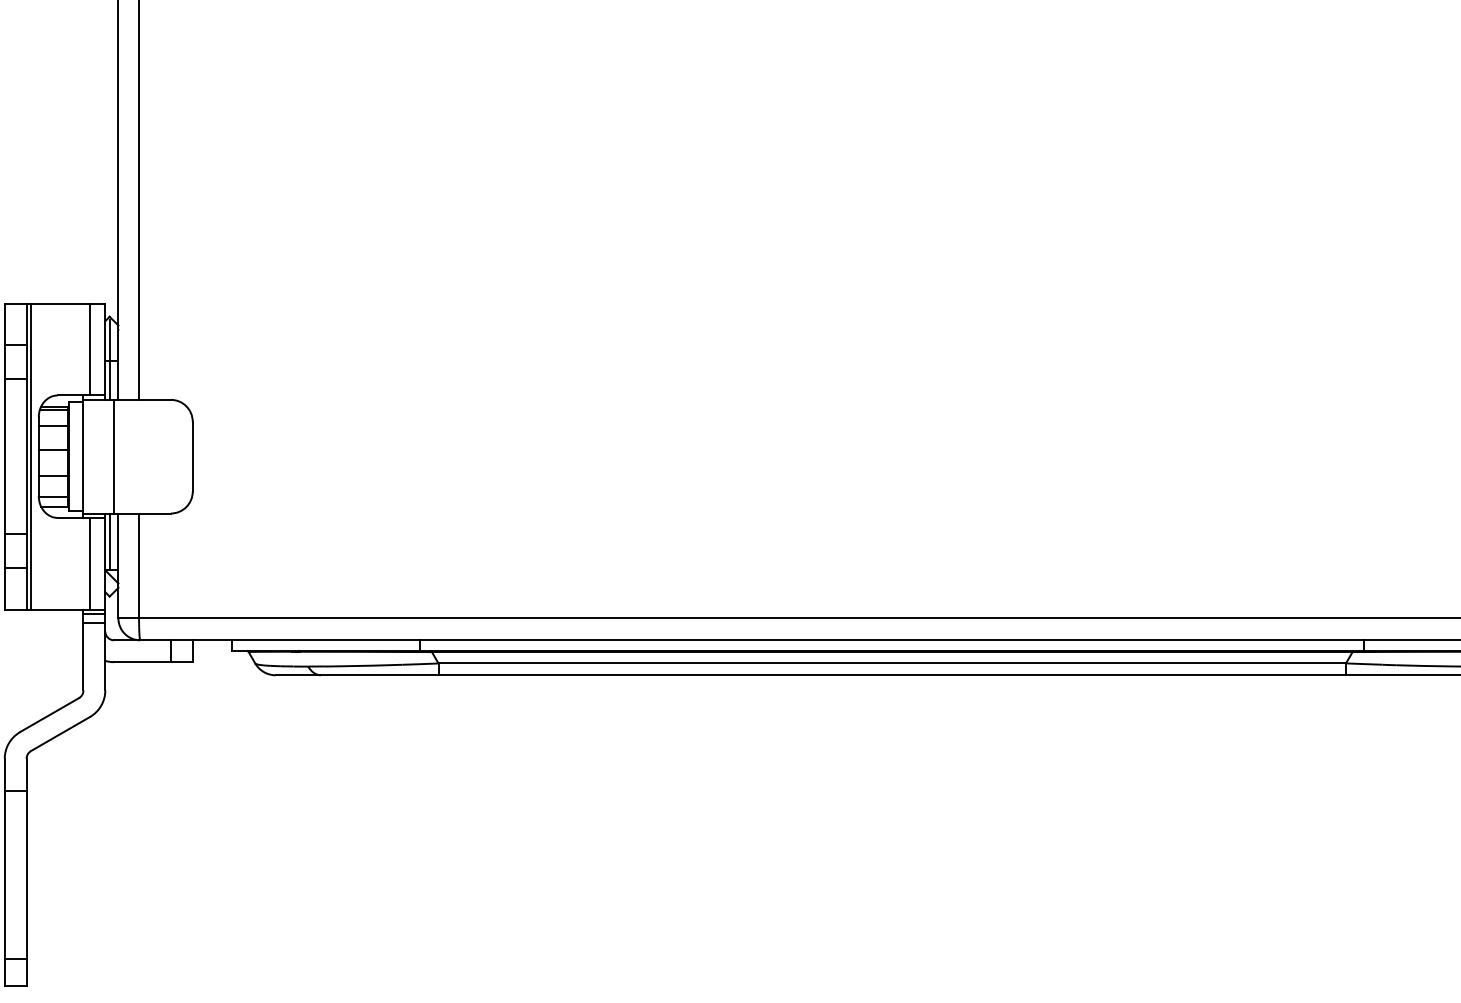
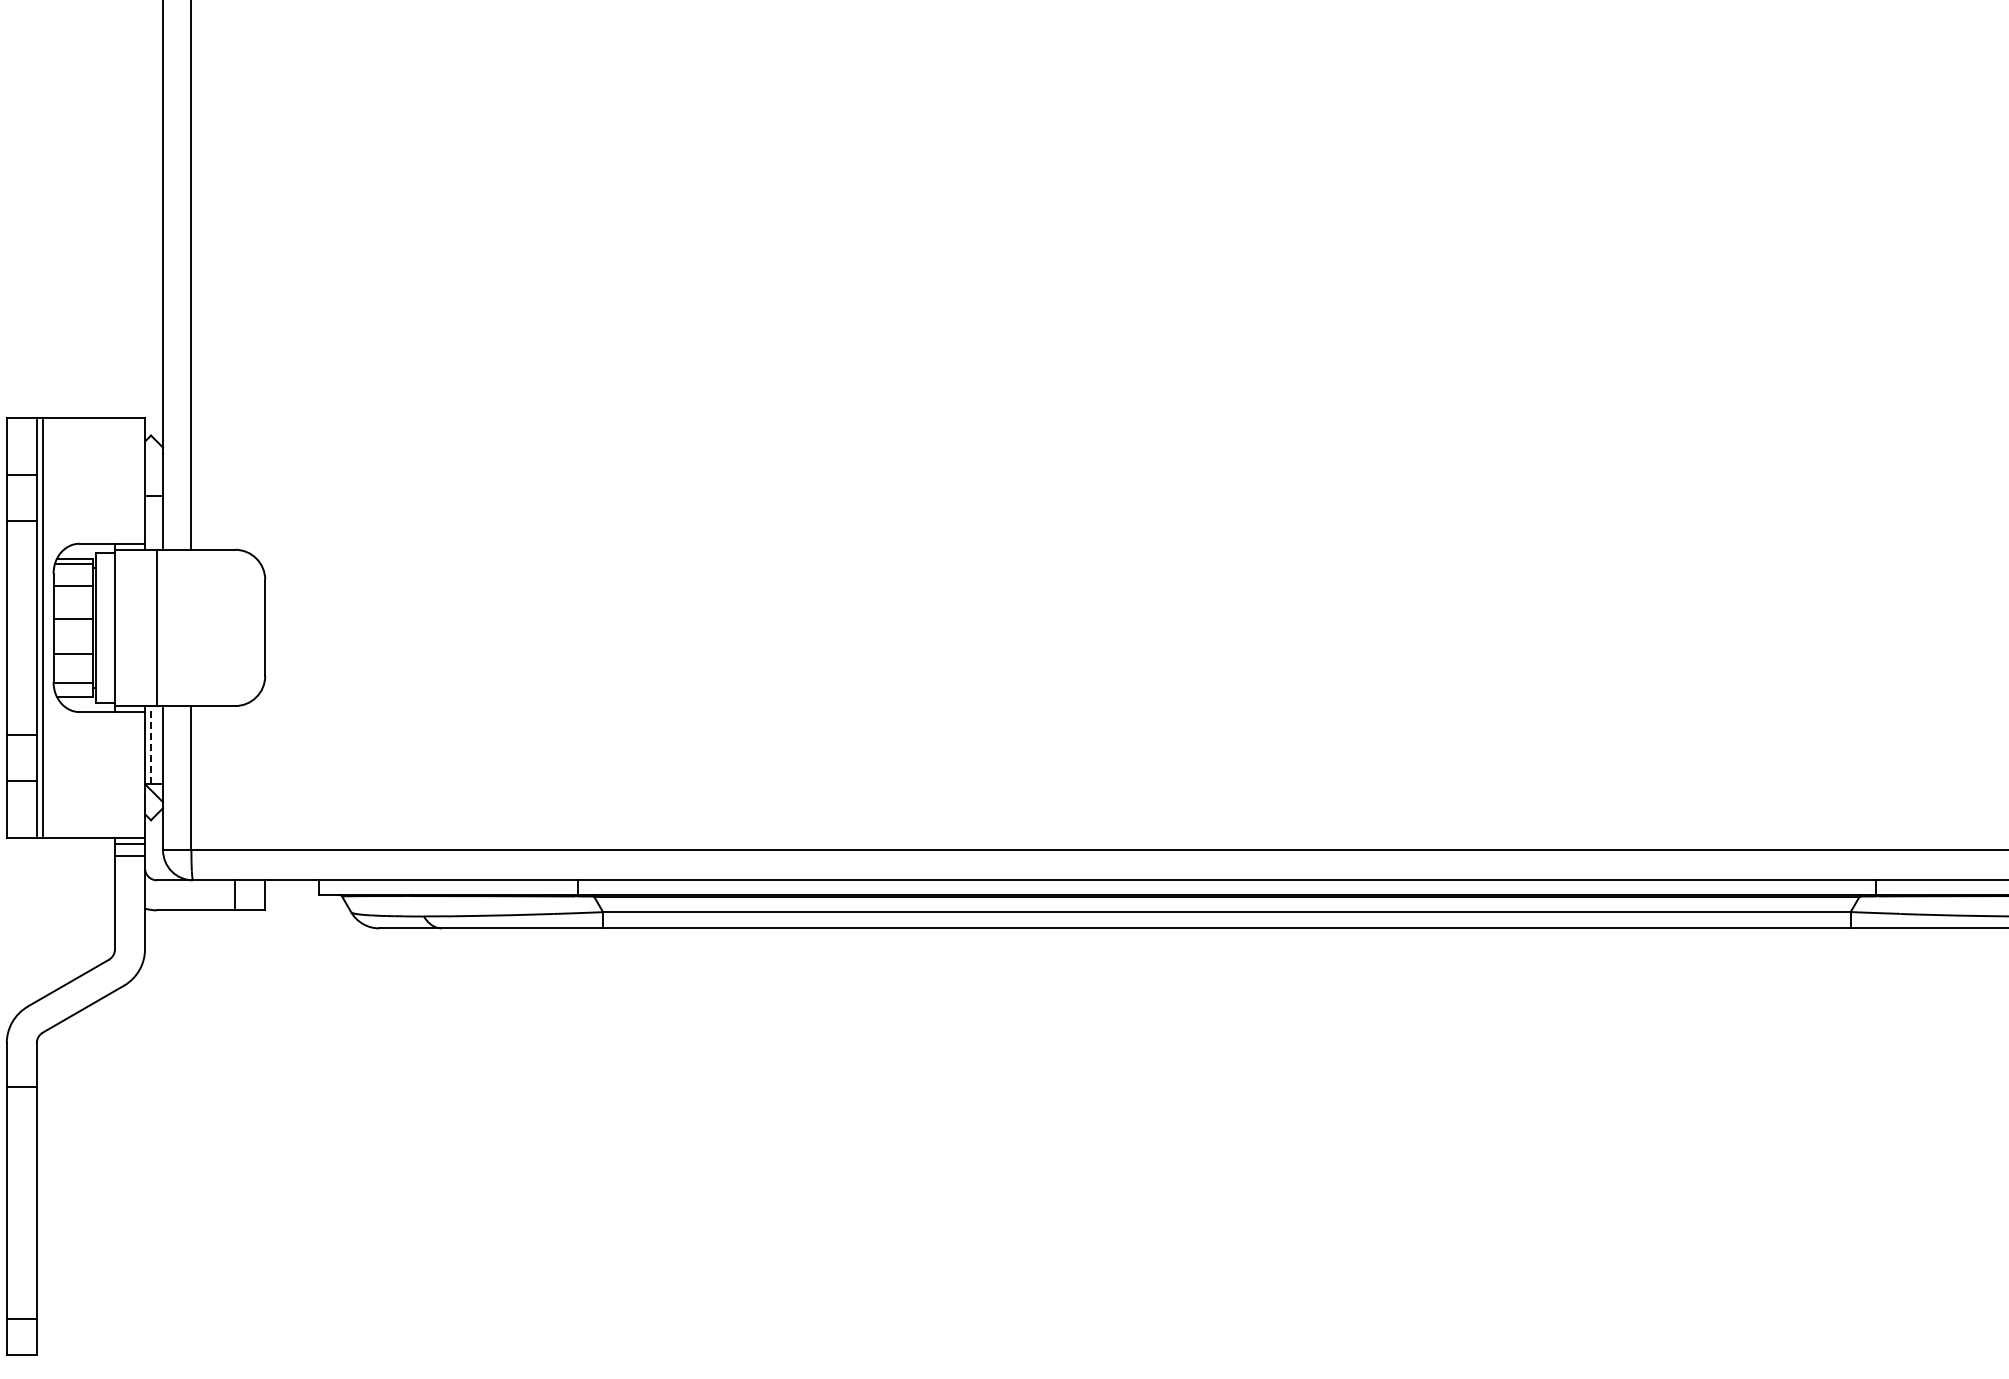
line: (90, 349) -> (124, 480), removed
line: (110, 359) -> (151, 494), removed
line: (110, 541) -> (151, 744), solid -> dashed
line: (90, 564) -> (124, 775), removed

